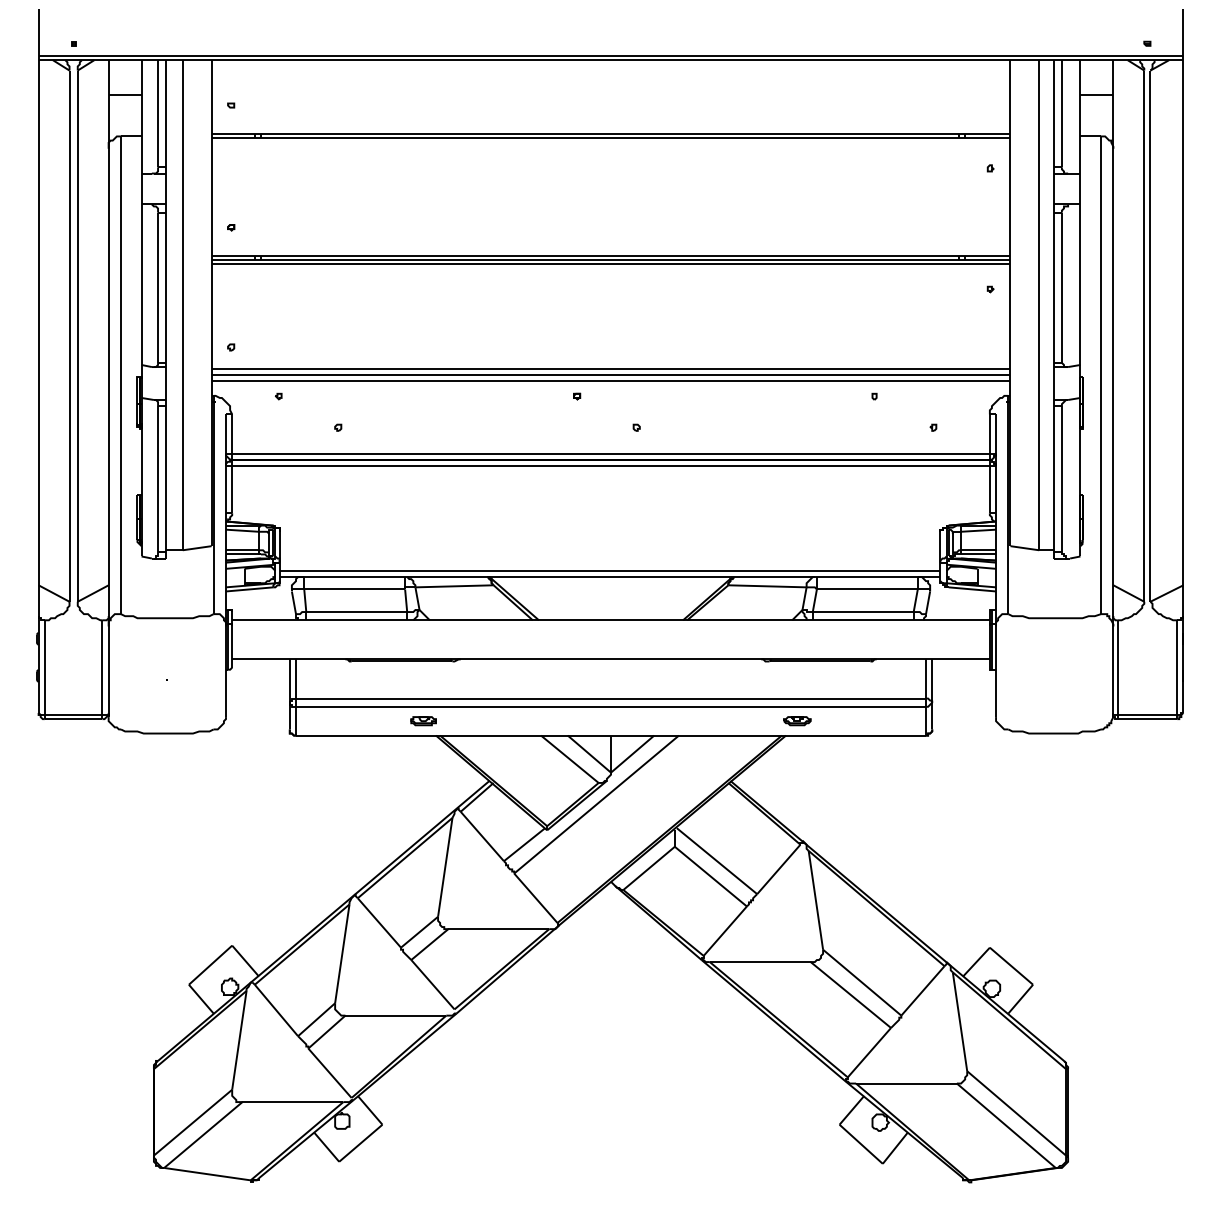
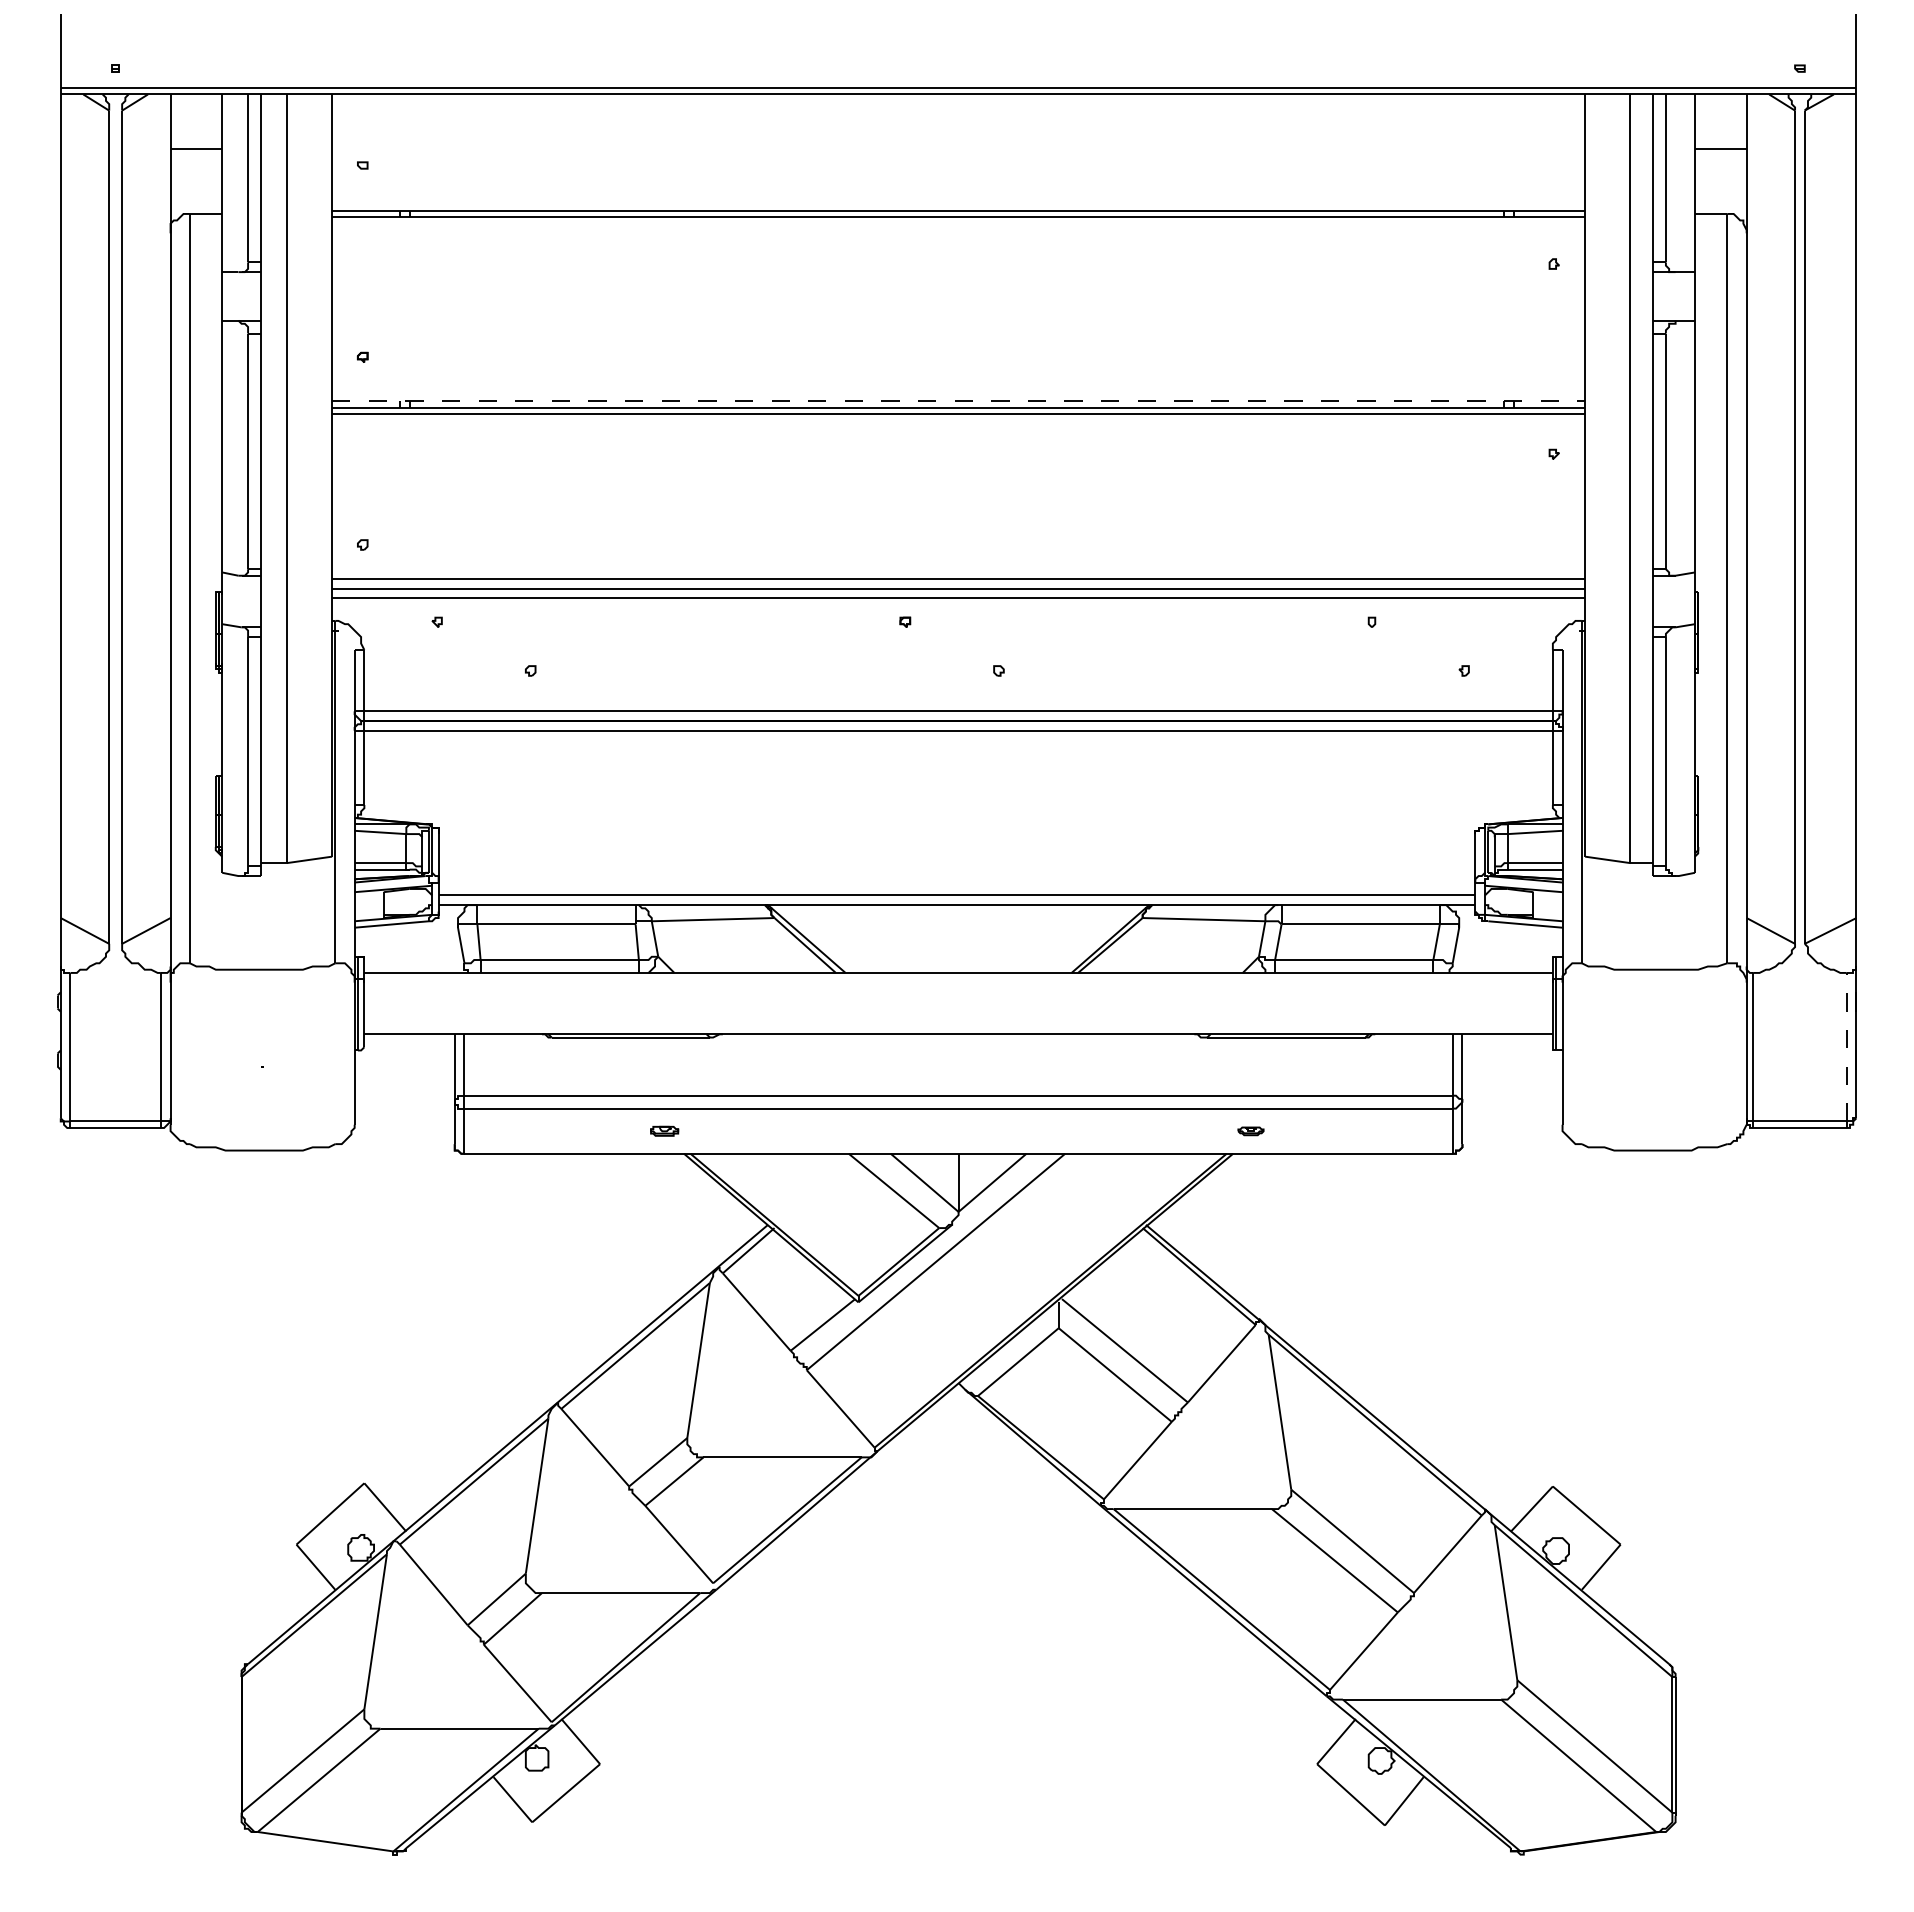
line: (611, 255) -> (959, 400), solid -> dashed
line: (1177, 667) -> (1847, 1046), solid -> dashed
part: (423, 721) -> (664, 1131), size x0.7
part: (797, 721) -> (1251, 1131), size x0.6

